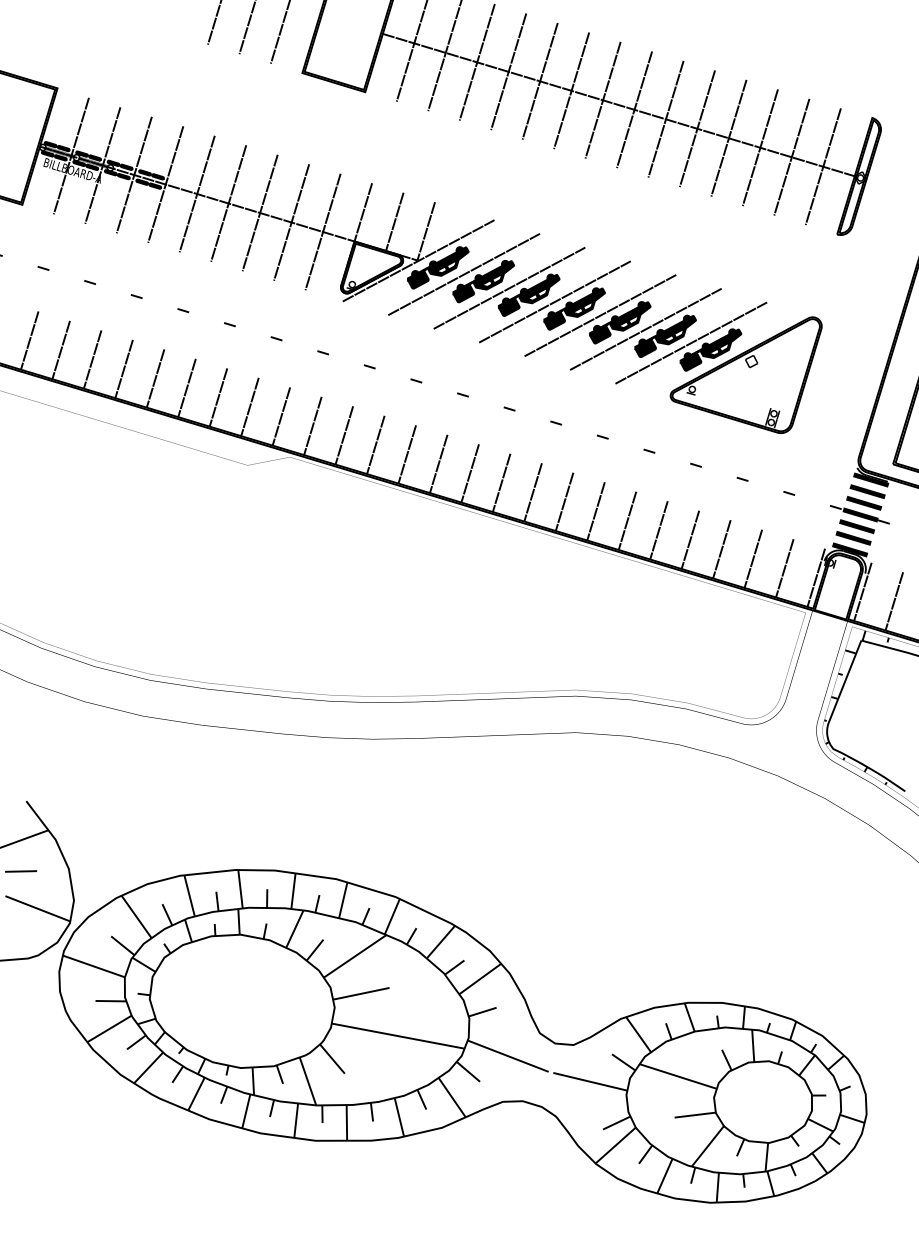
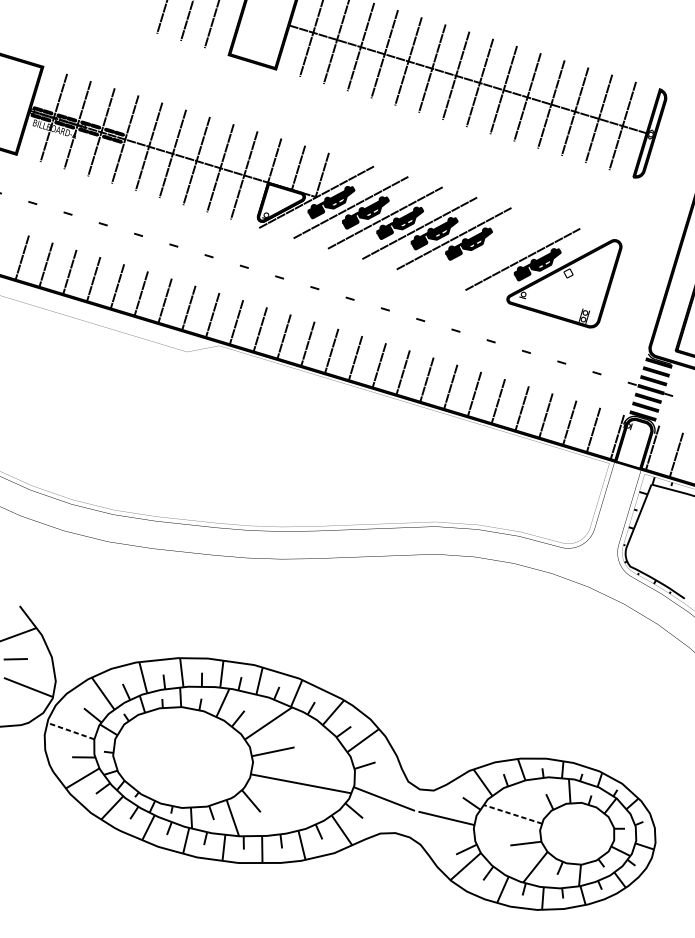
part: (645, 329) -> (488, 249), removed
line: (93, 966) -> (70, 731), solid -> dashed
line: (677, 1076) -> (512, 814), solid -> dashed

